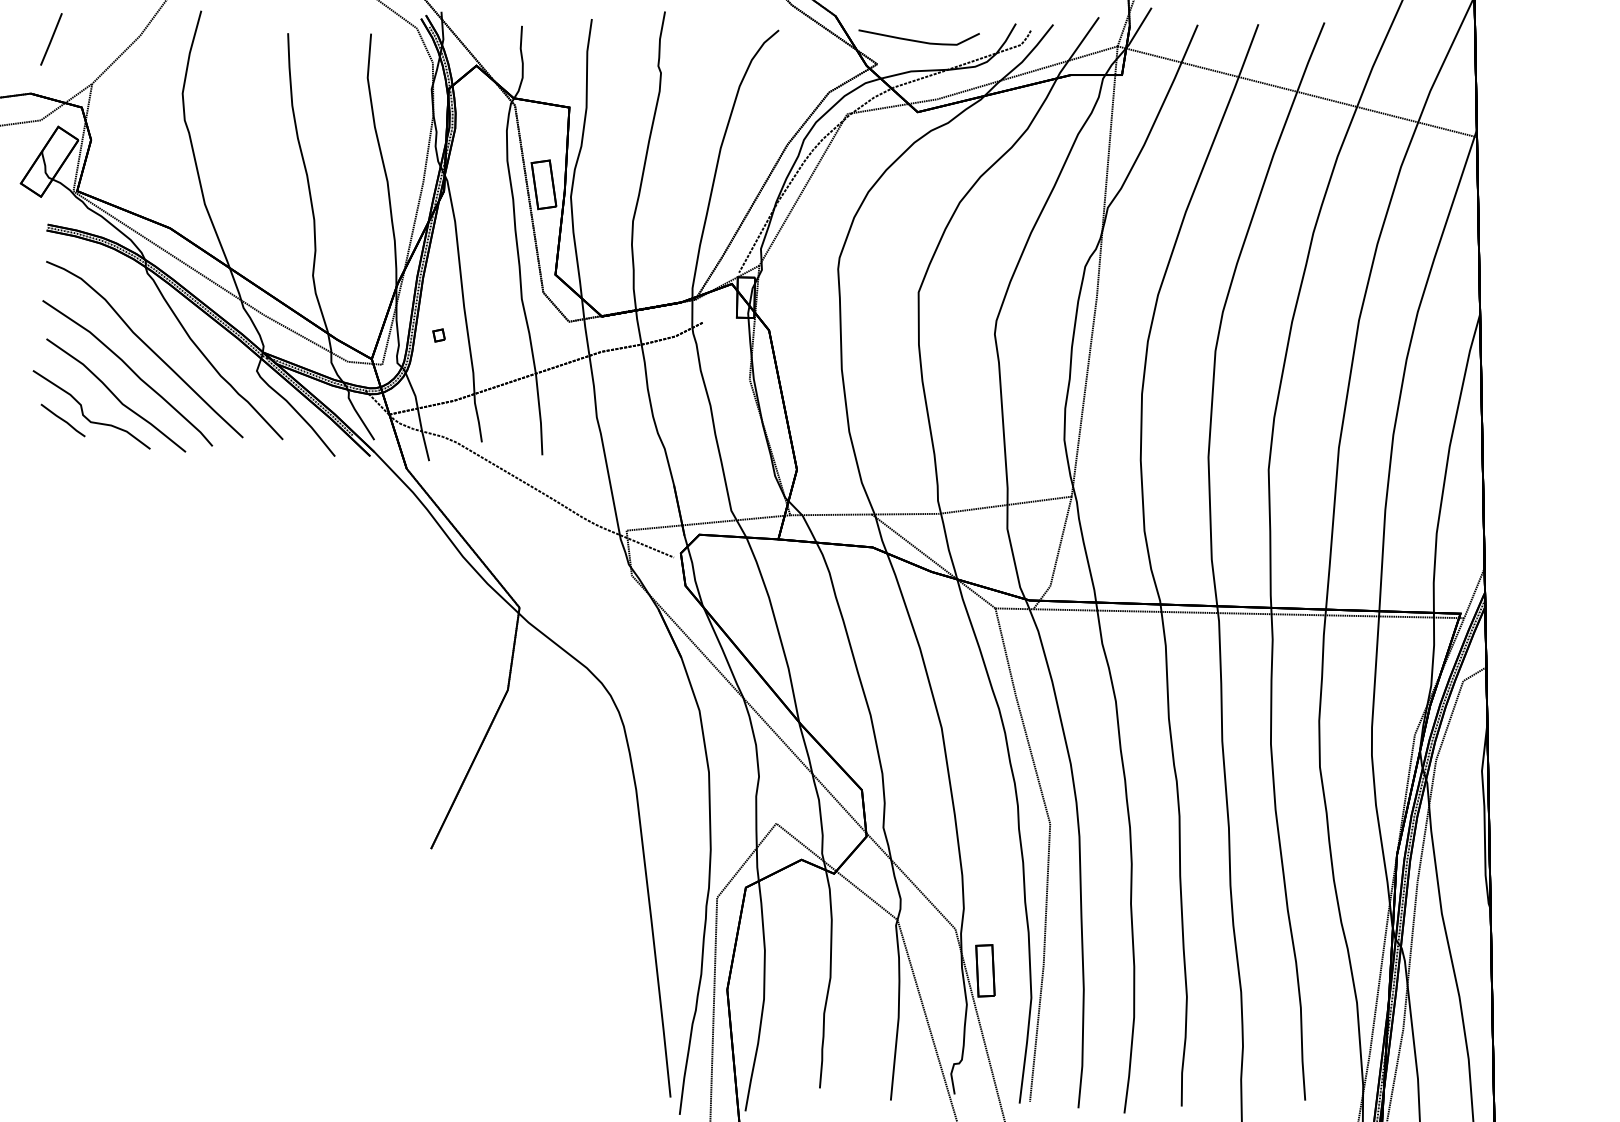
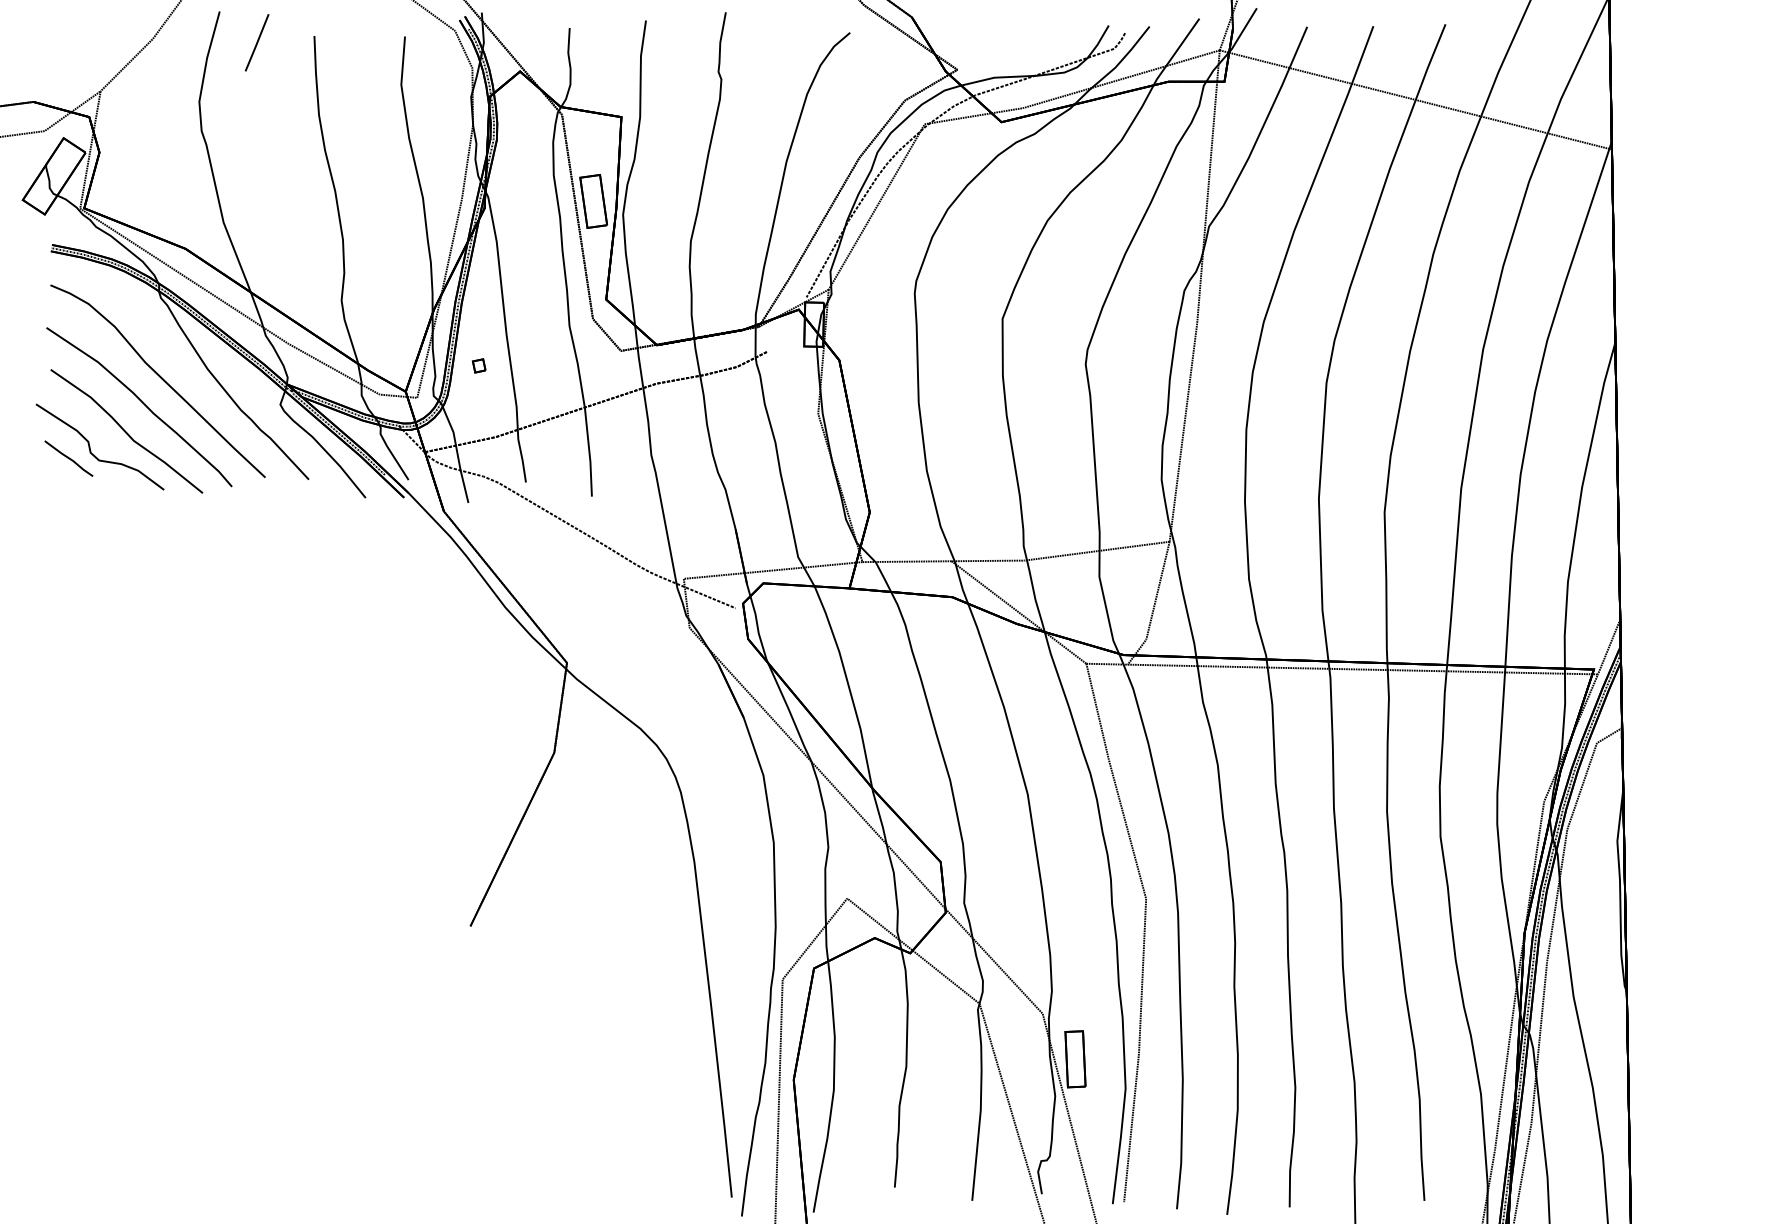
line: (50, 39) -> (256, 42), moved
curve: (919, 40) -> (1003, 44), removed

